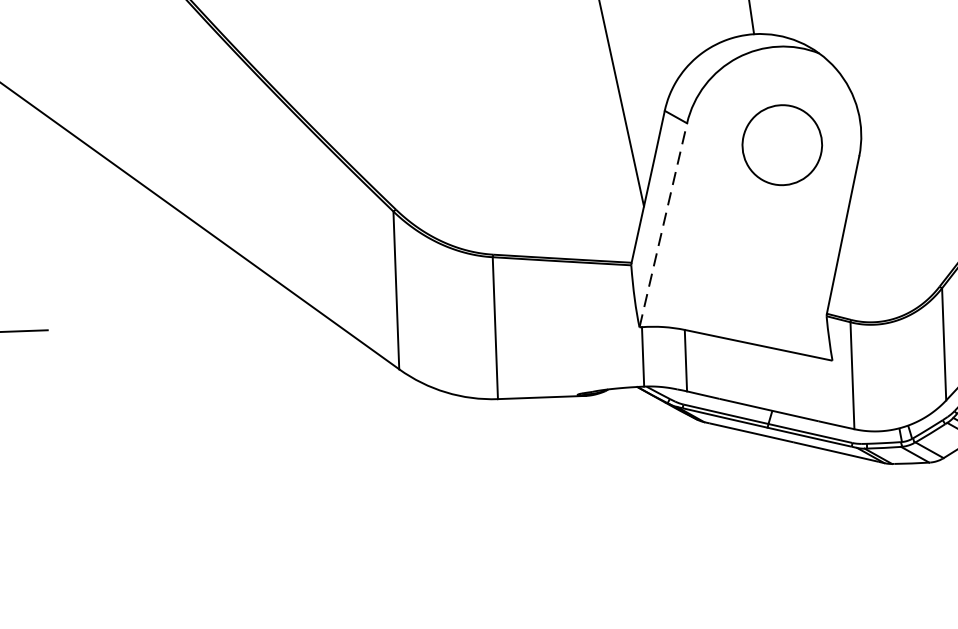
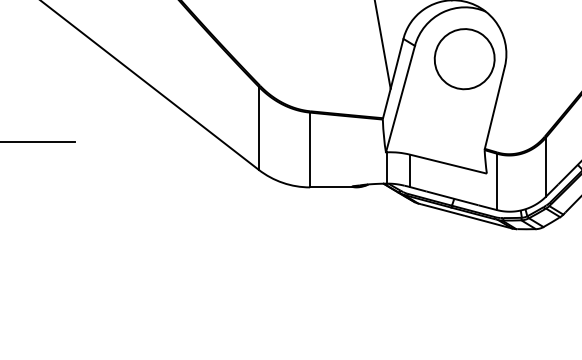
part: (782, 145) -> (464, 59), size x1.43
line: (663, 224) -> (400, 98), dashed -> solid

